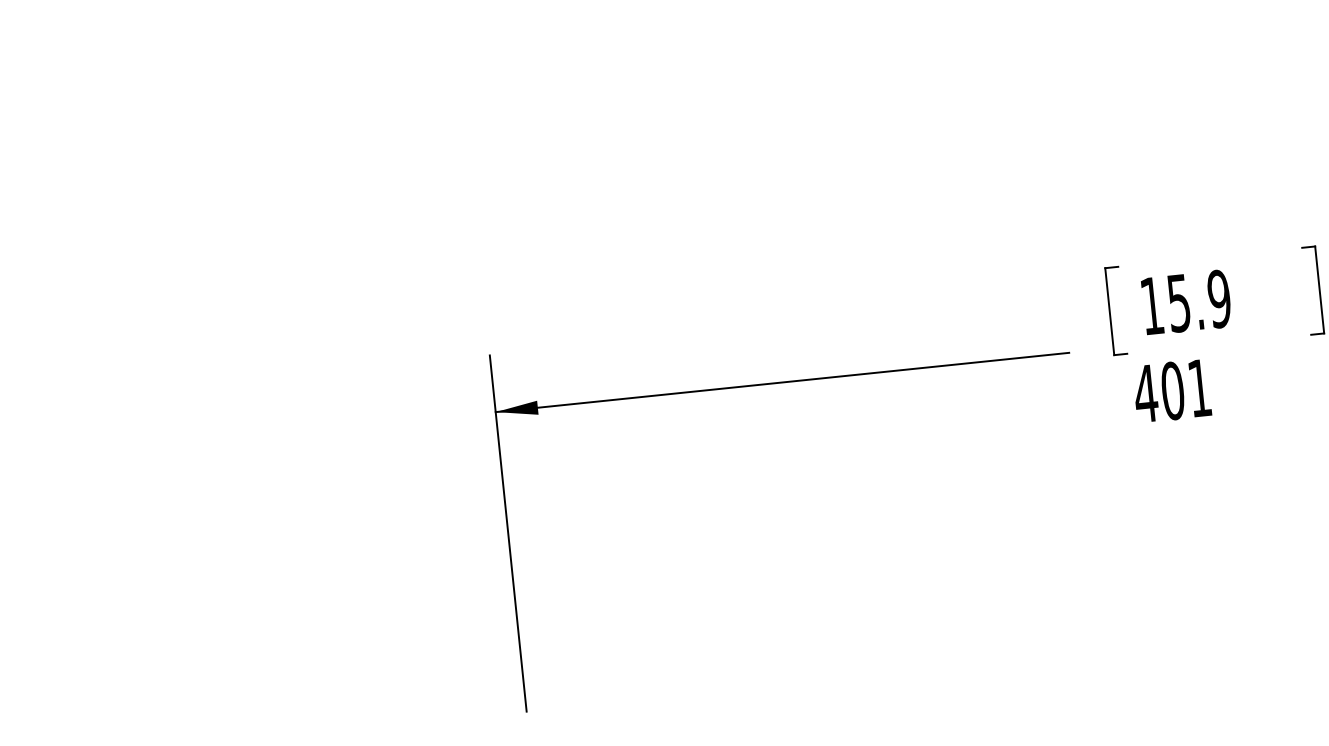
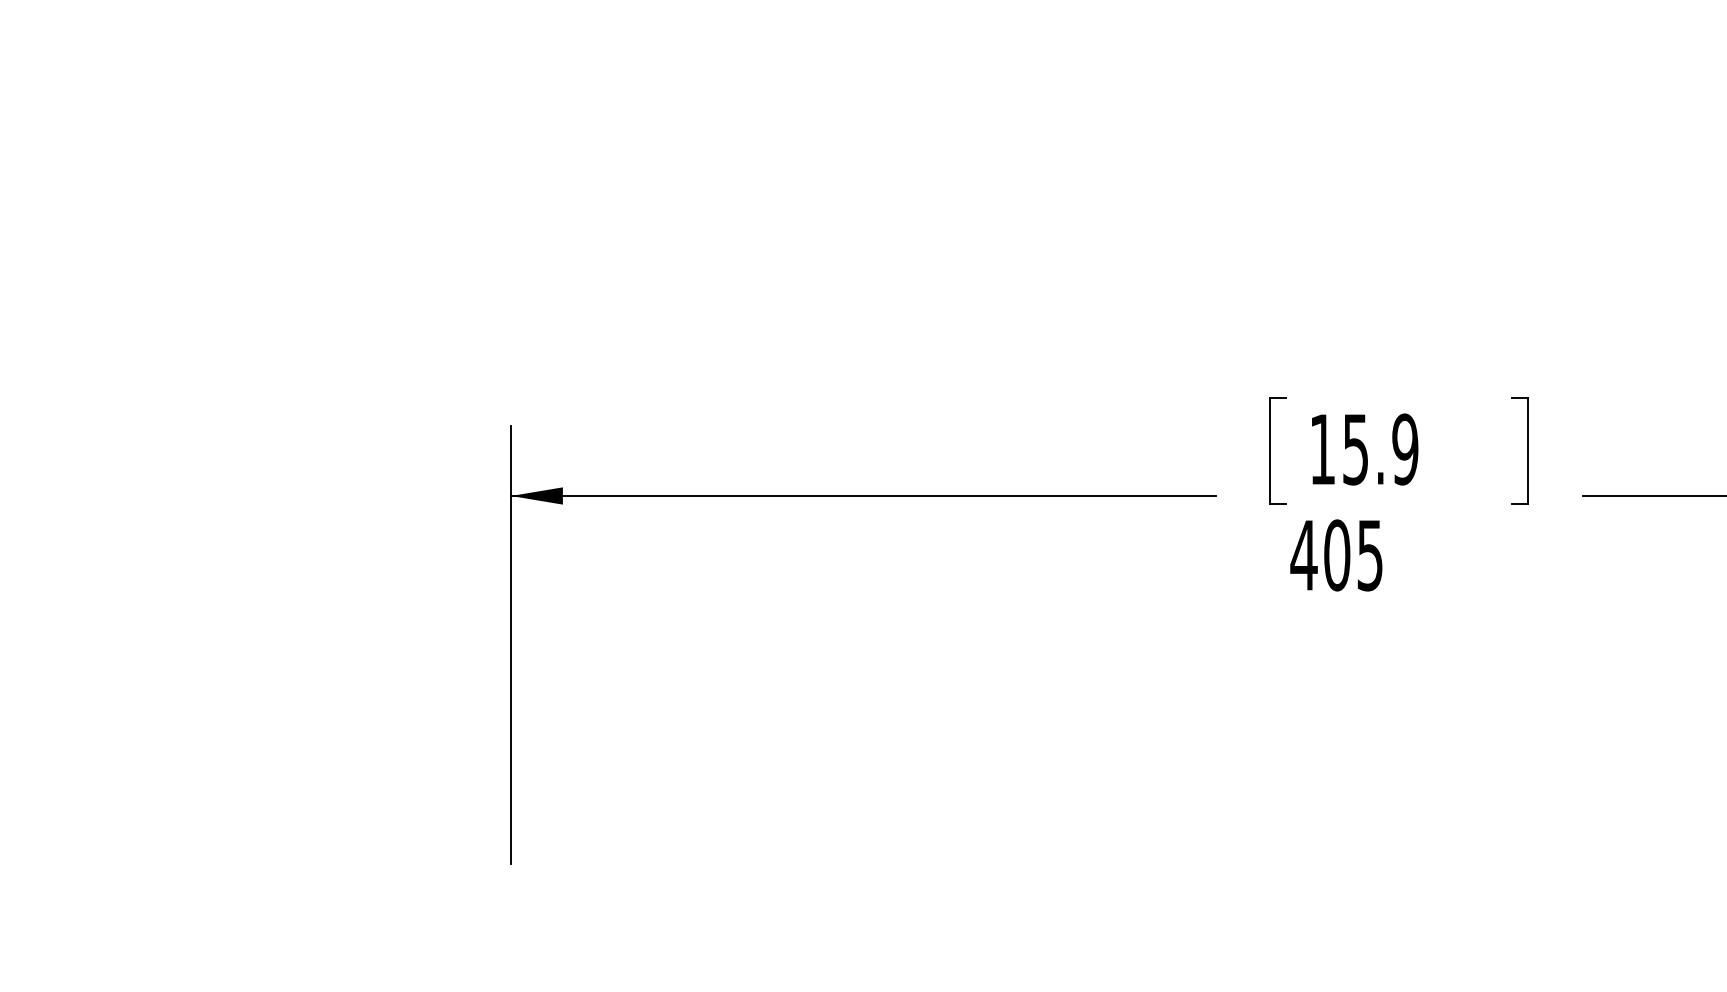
text: (1199, 388) -> (1369, 555), 401 -> 405

